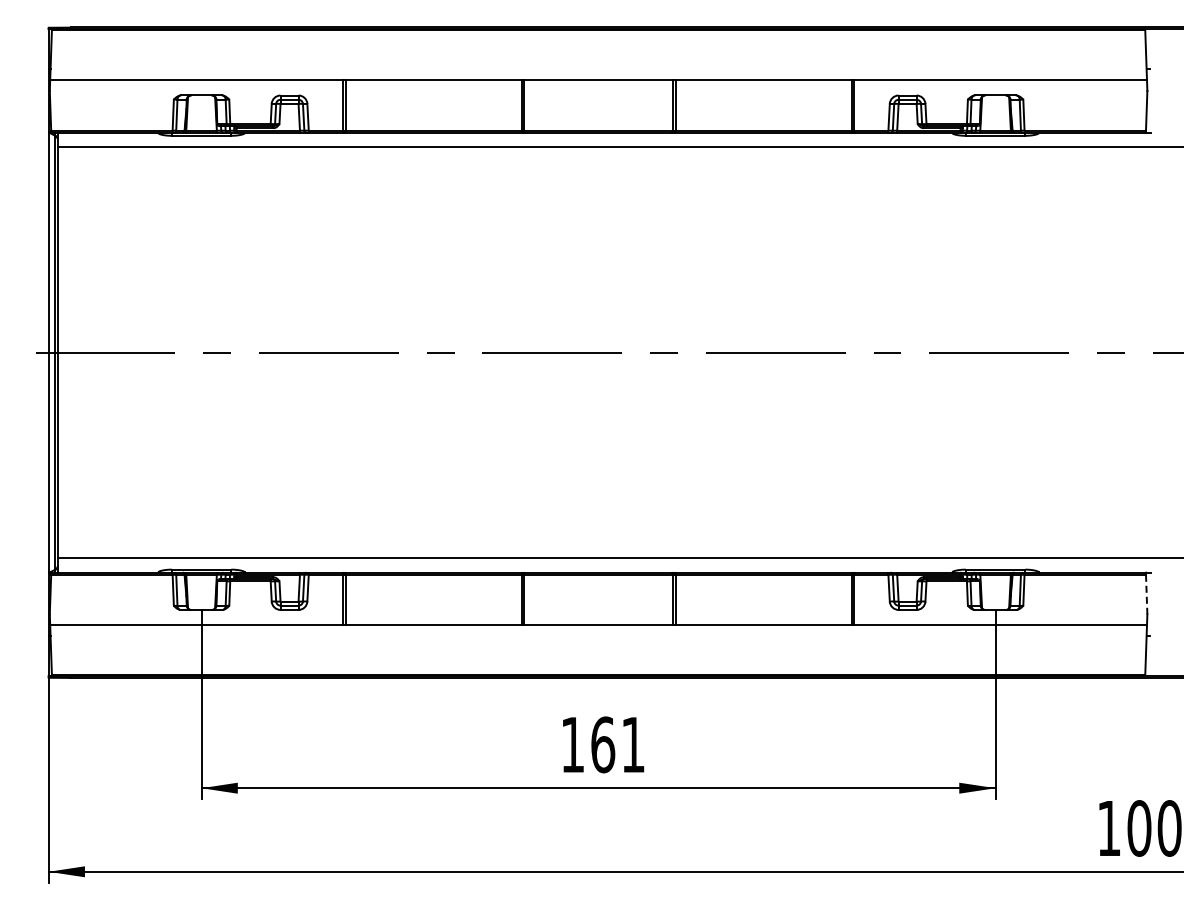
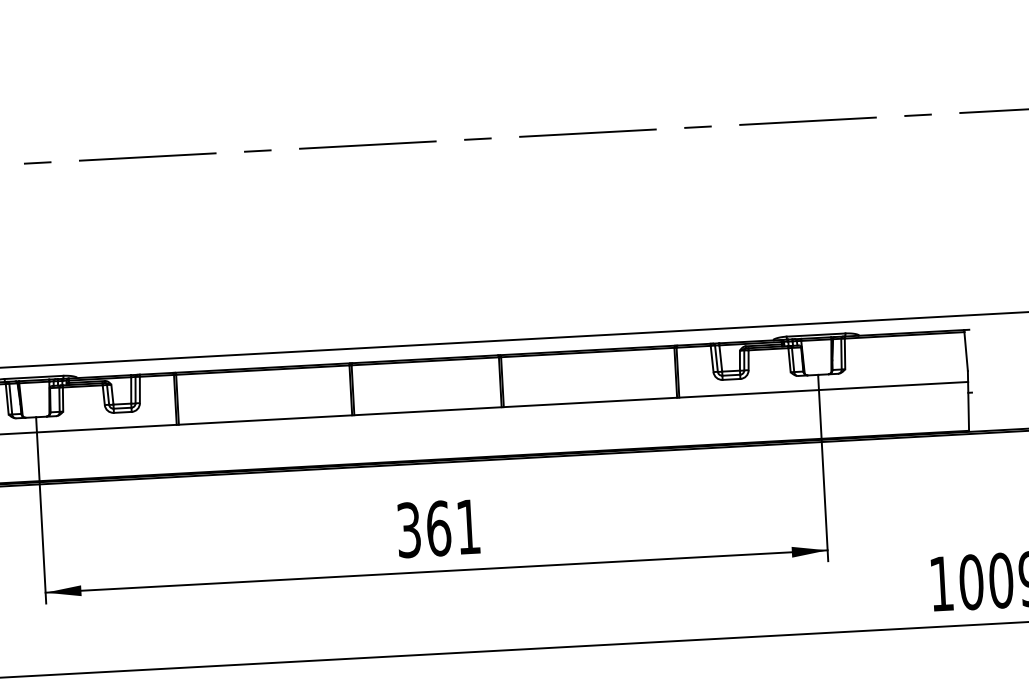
line: (1146, 594) -> (965, 351), dashed -> solid
text: (572, 744) -> (408, 529), 161 -> 361

